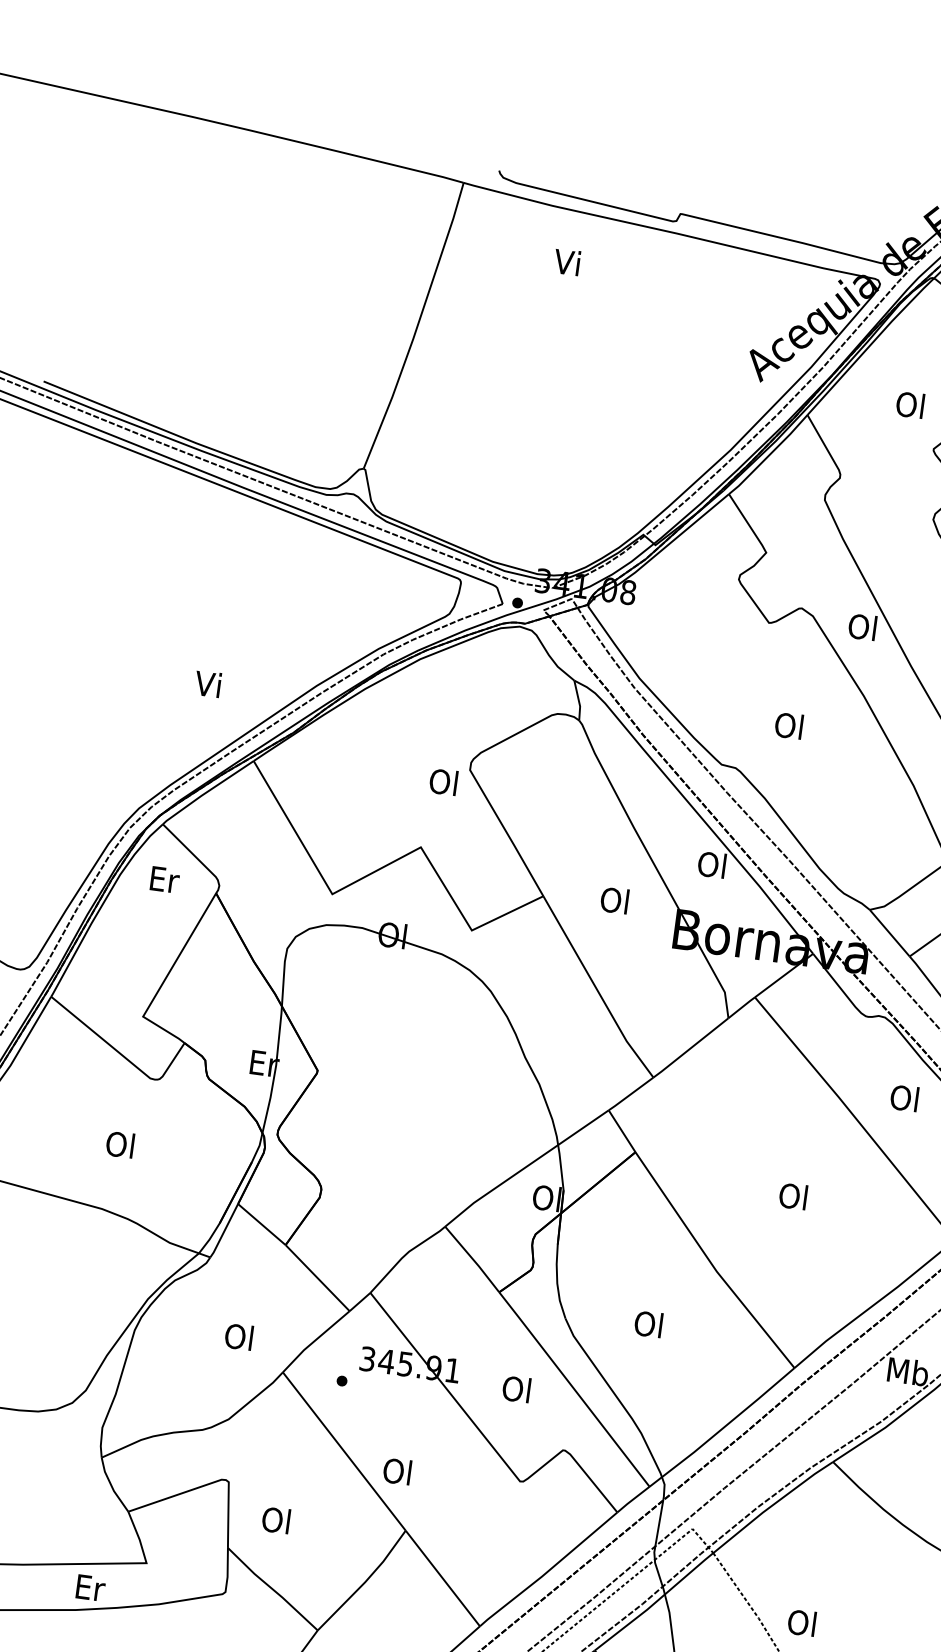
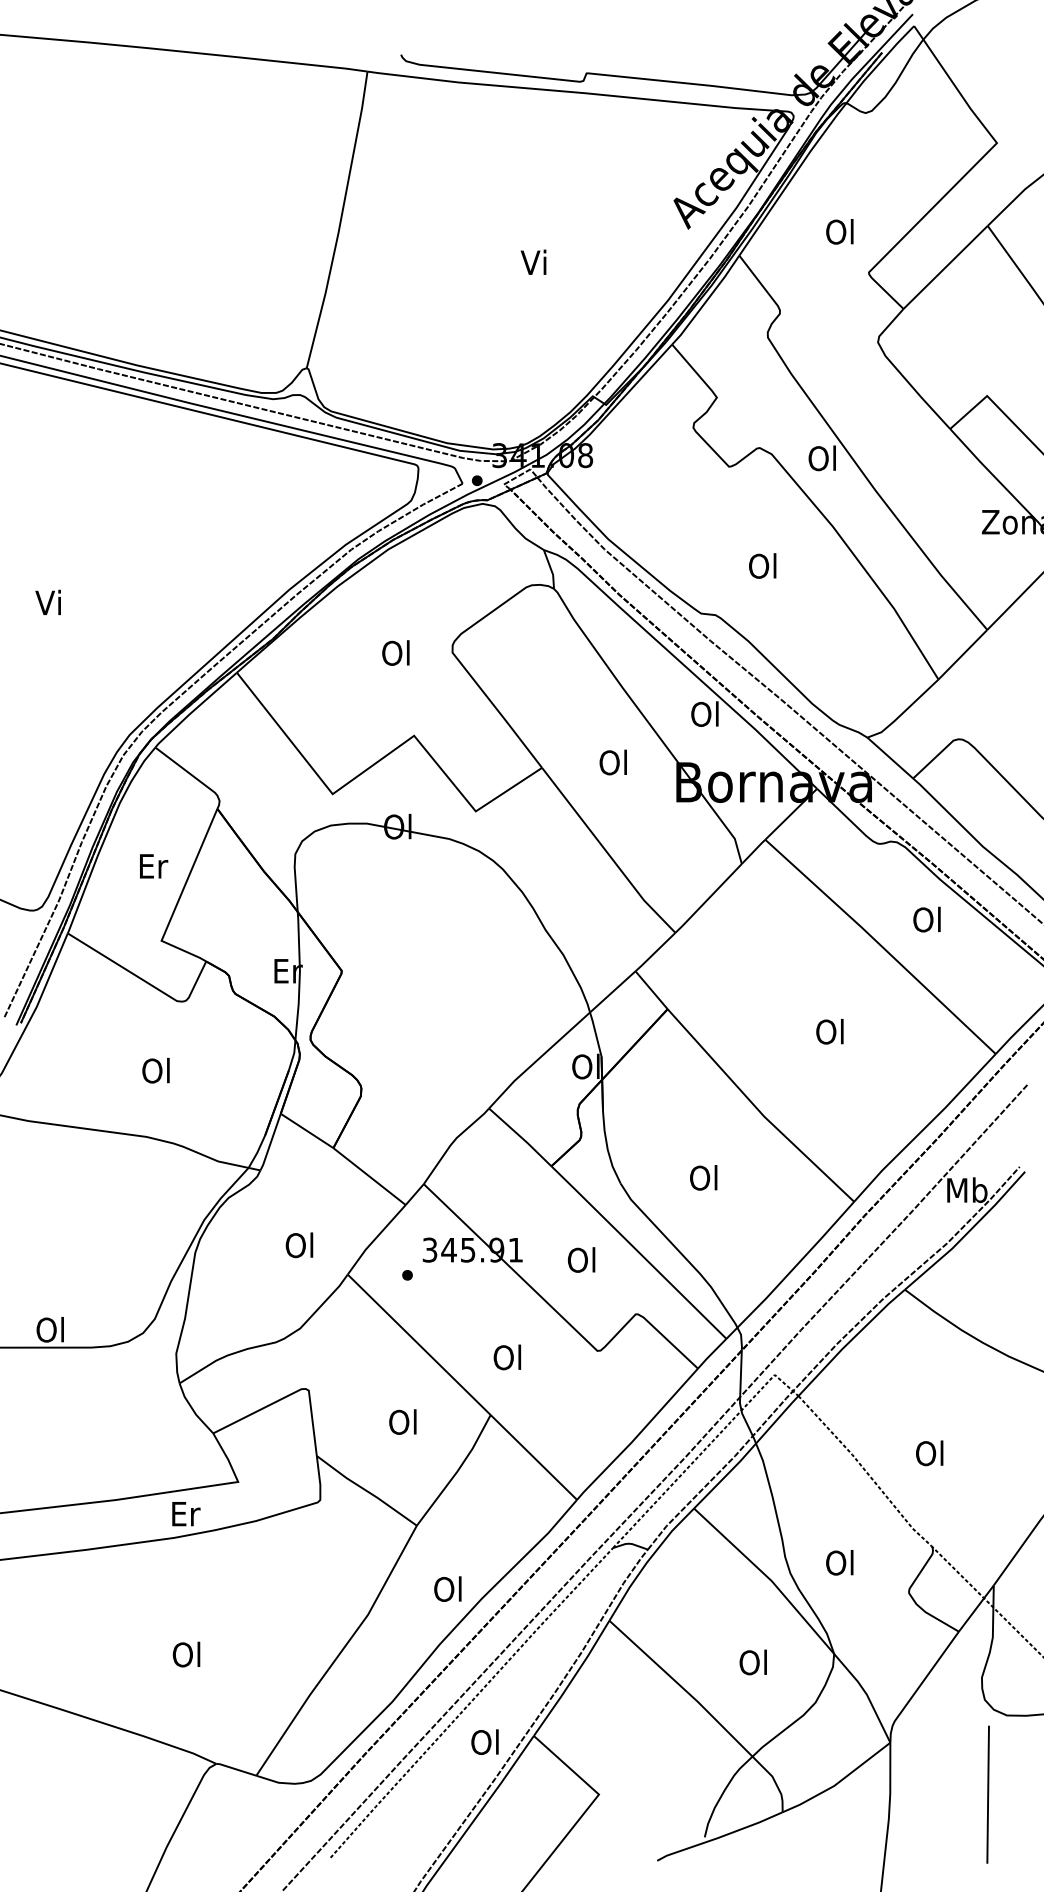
text: (567, 261) -> (533, 261), moved
text: (207, 682) -> (47, 601), moved
text: (443, 781) -> (395, 652), moved
text: (165, 880) -> (154, 866), moved
text: (397, 1471) -> (507, 1357), moved
text: (275, 1519) -> (402, 1421), moved
text: (801, 1623) -> (929, 1453), moved

